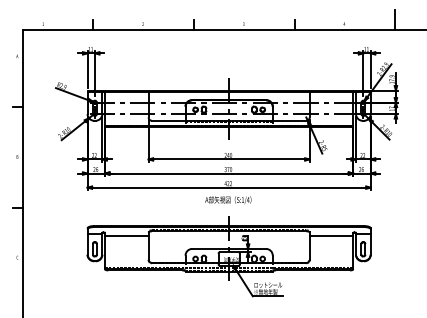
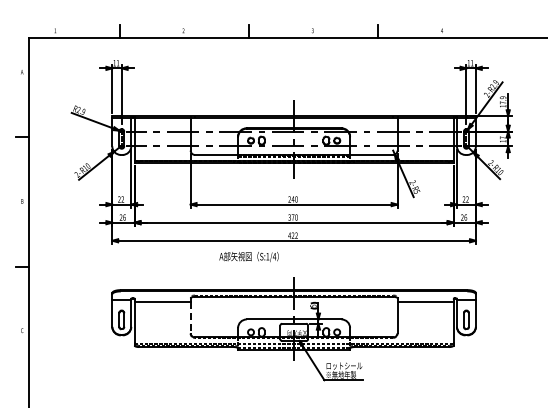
line: (395, 19) -> (507, 24), removed
text: (227, 200) -> (248, 257), moved
line: (148, 247) -> (190, 317), solid -> dashed

